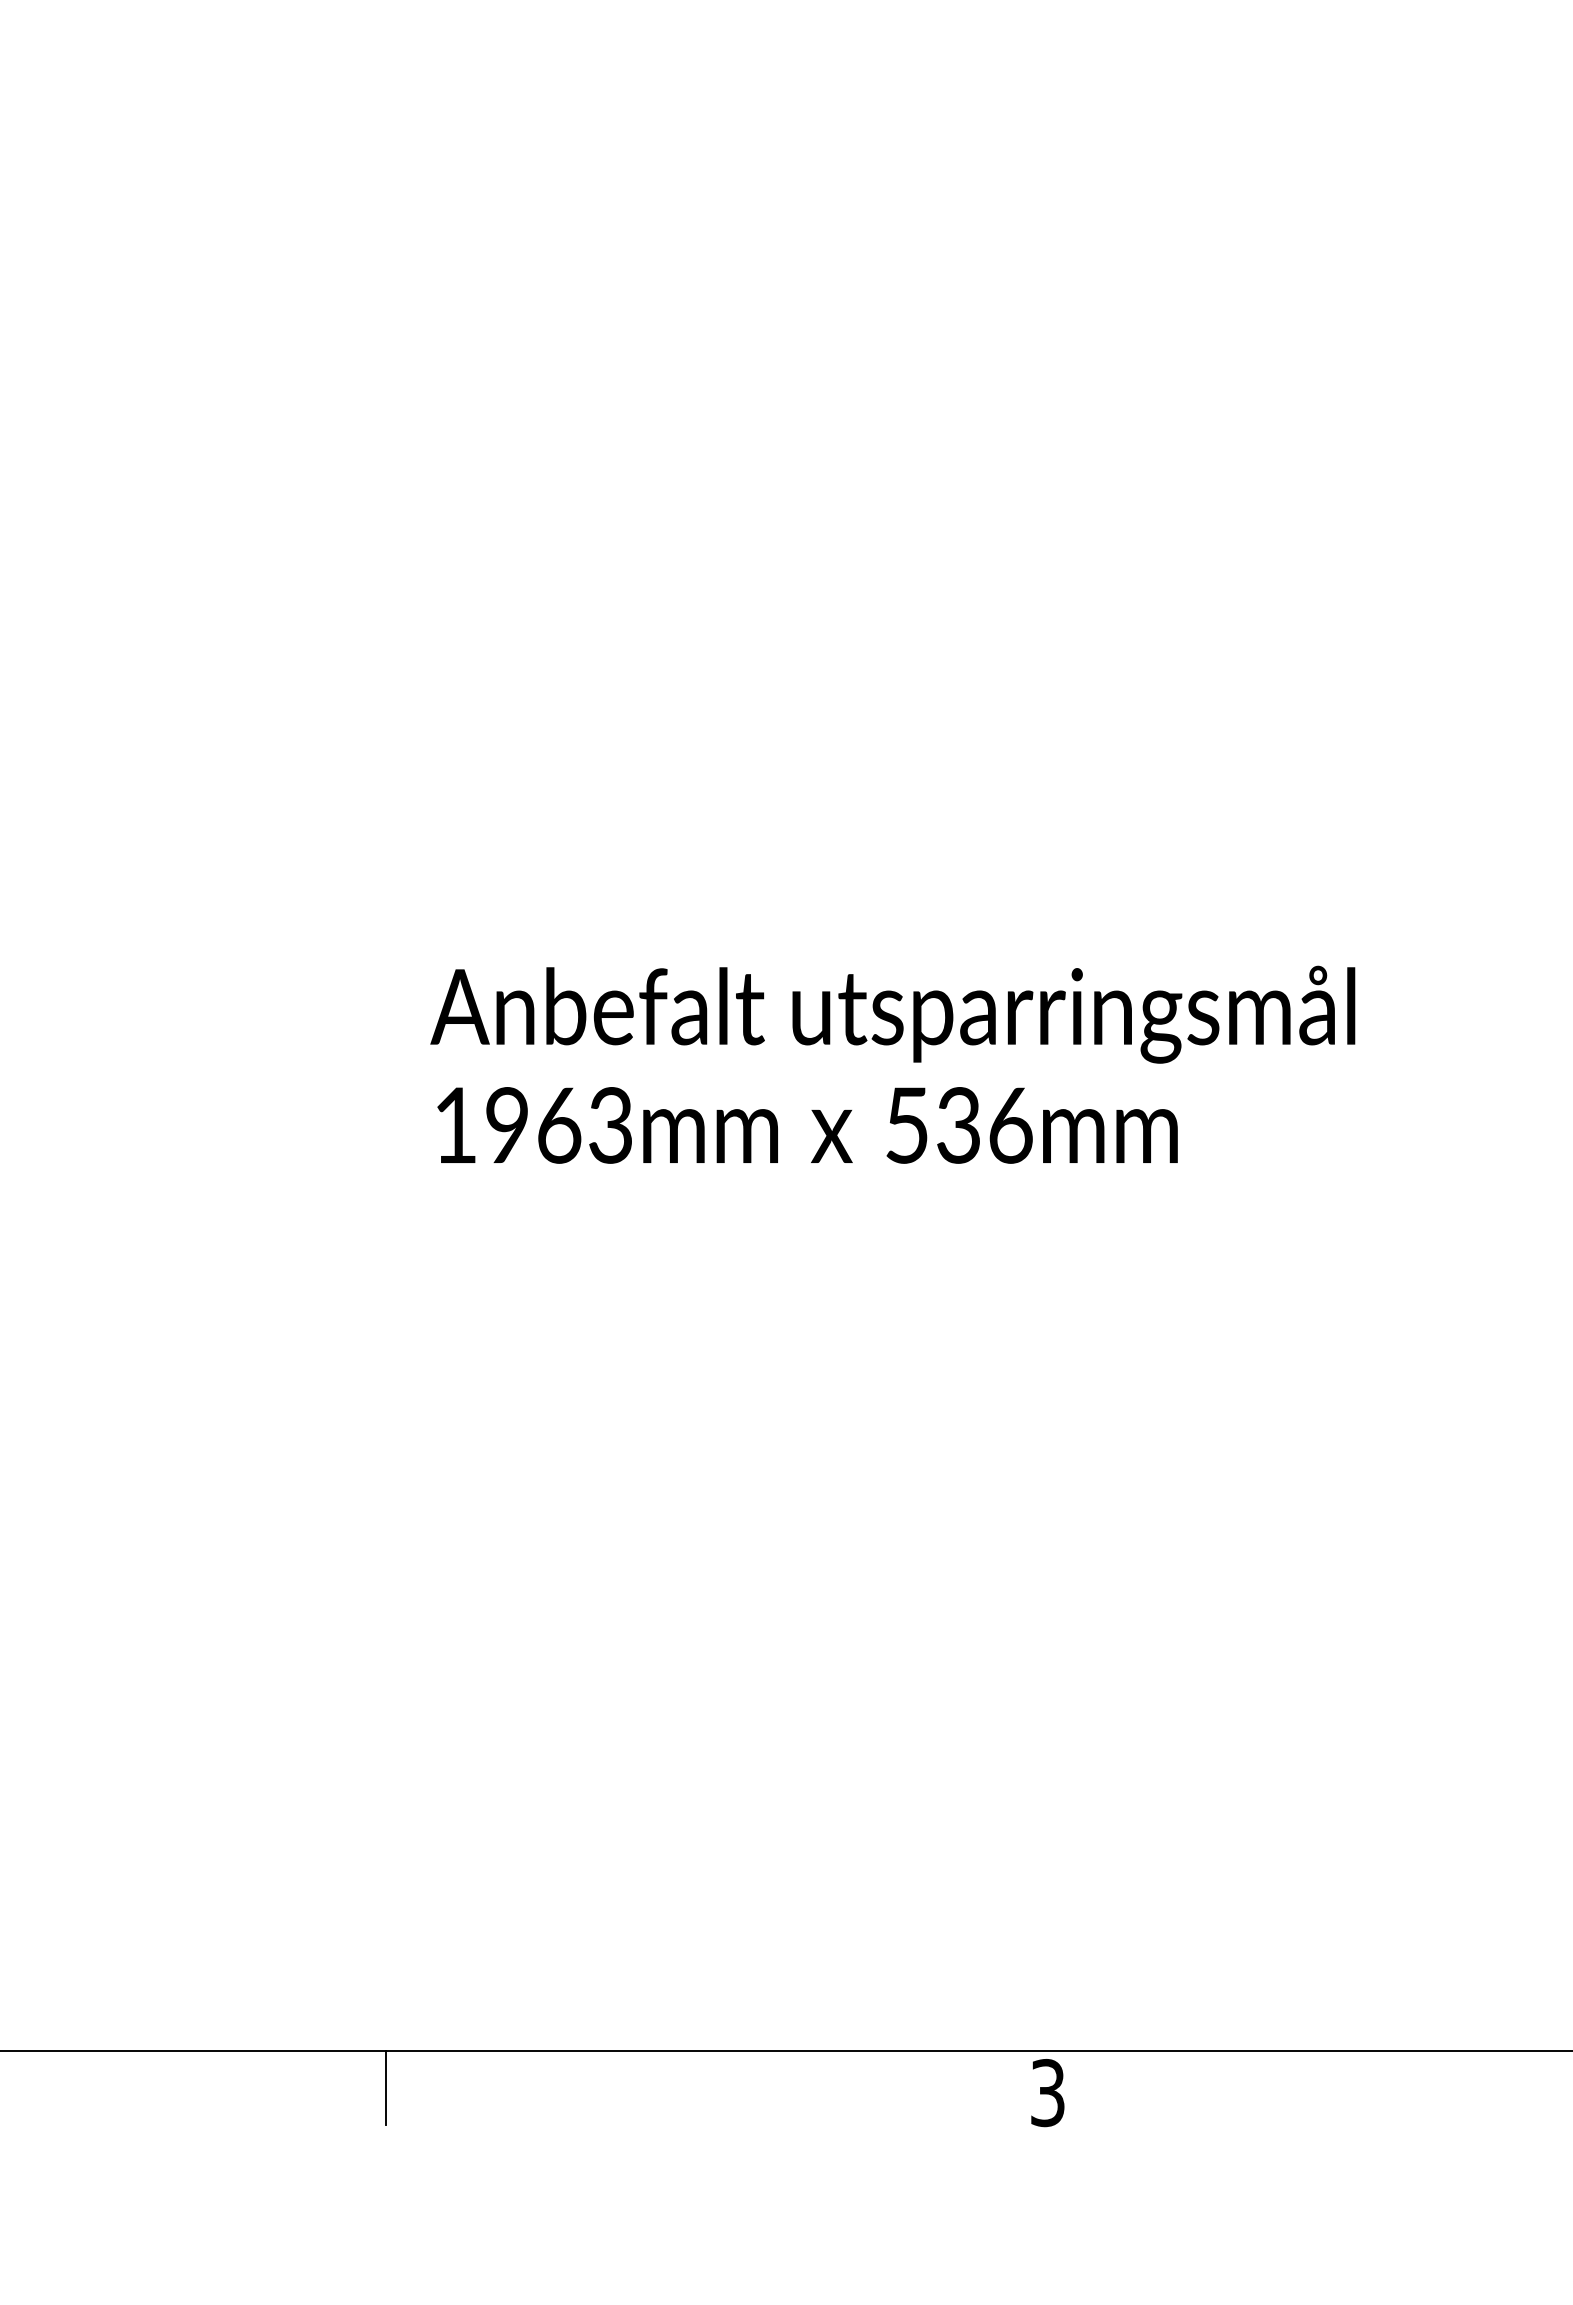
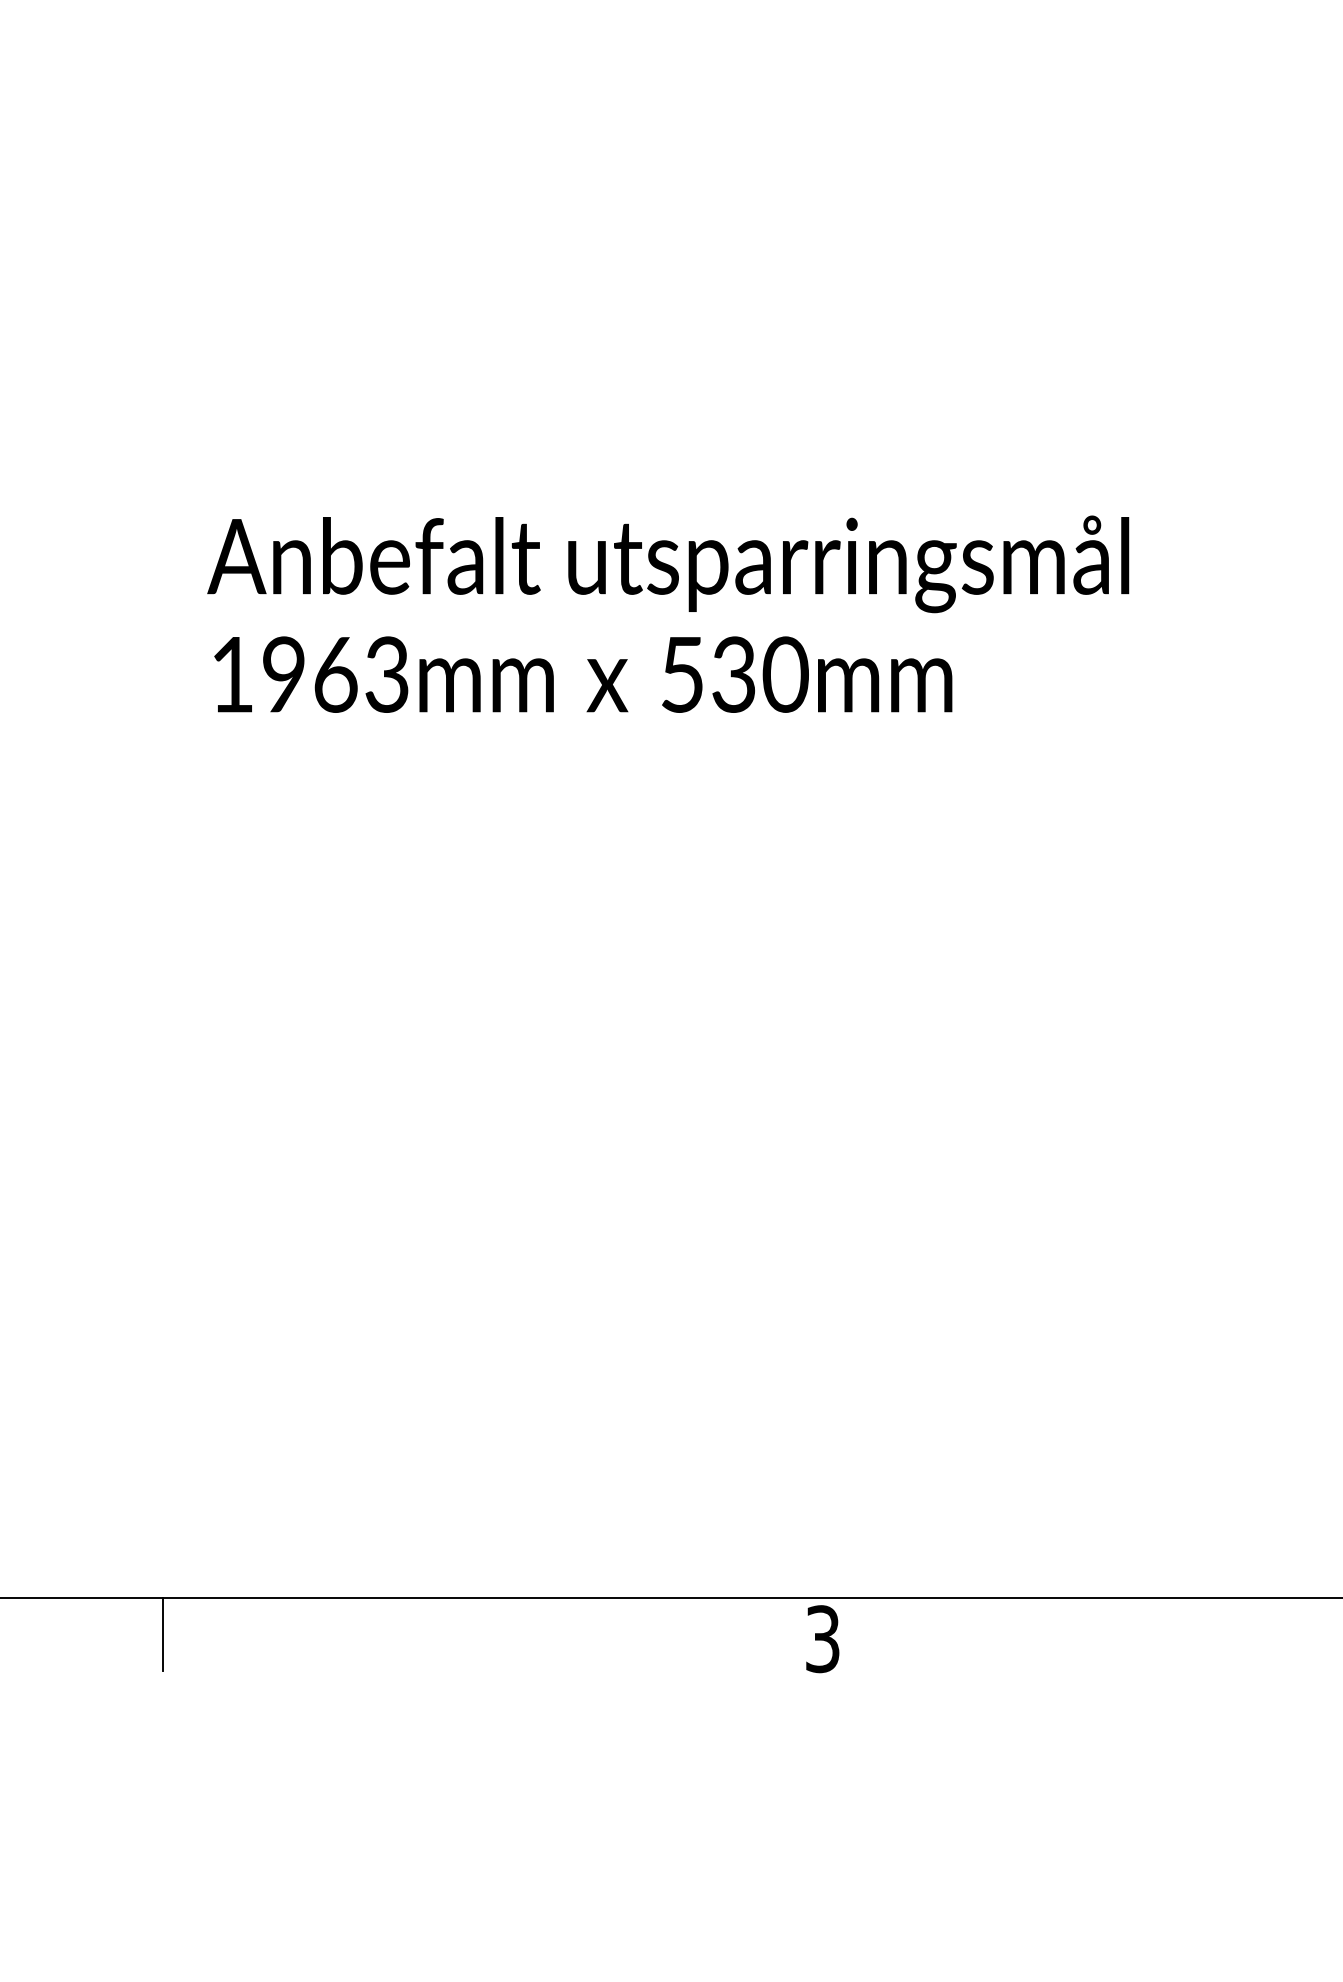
text: (1010, 1125) -> (785, 674), 536mm -> 530mm

